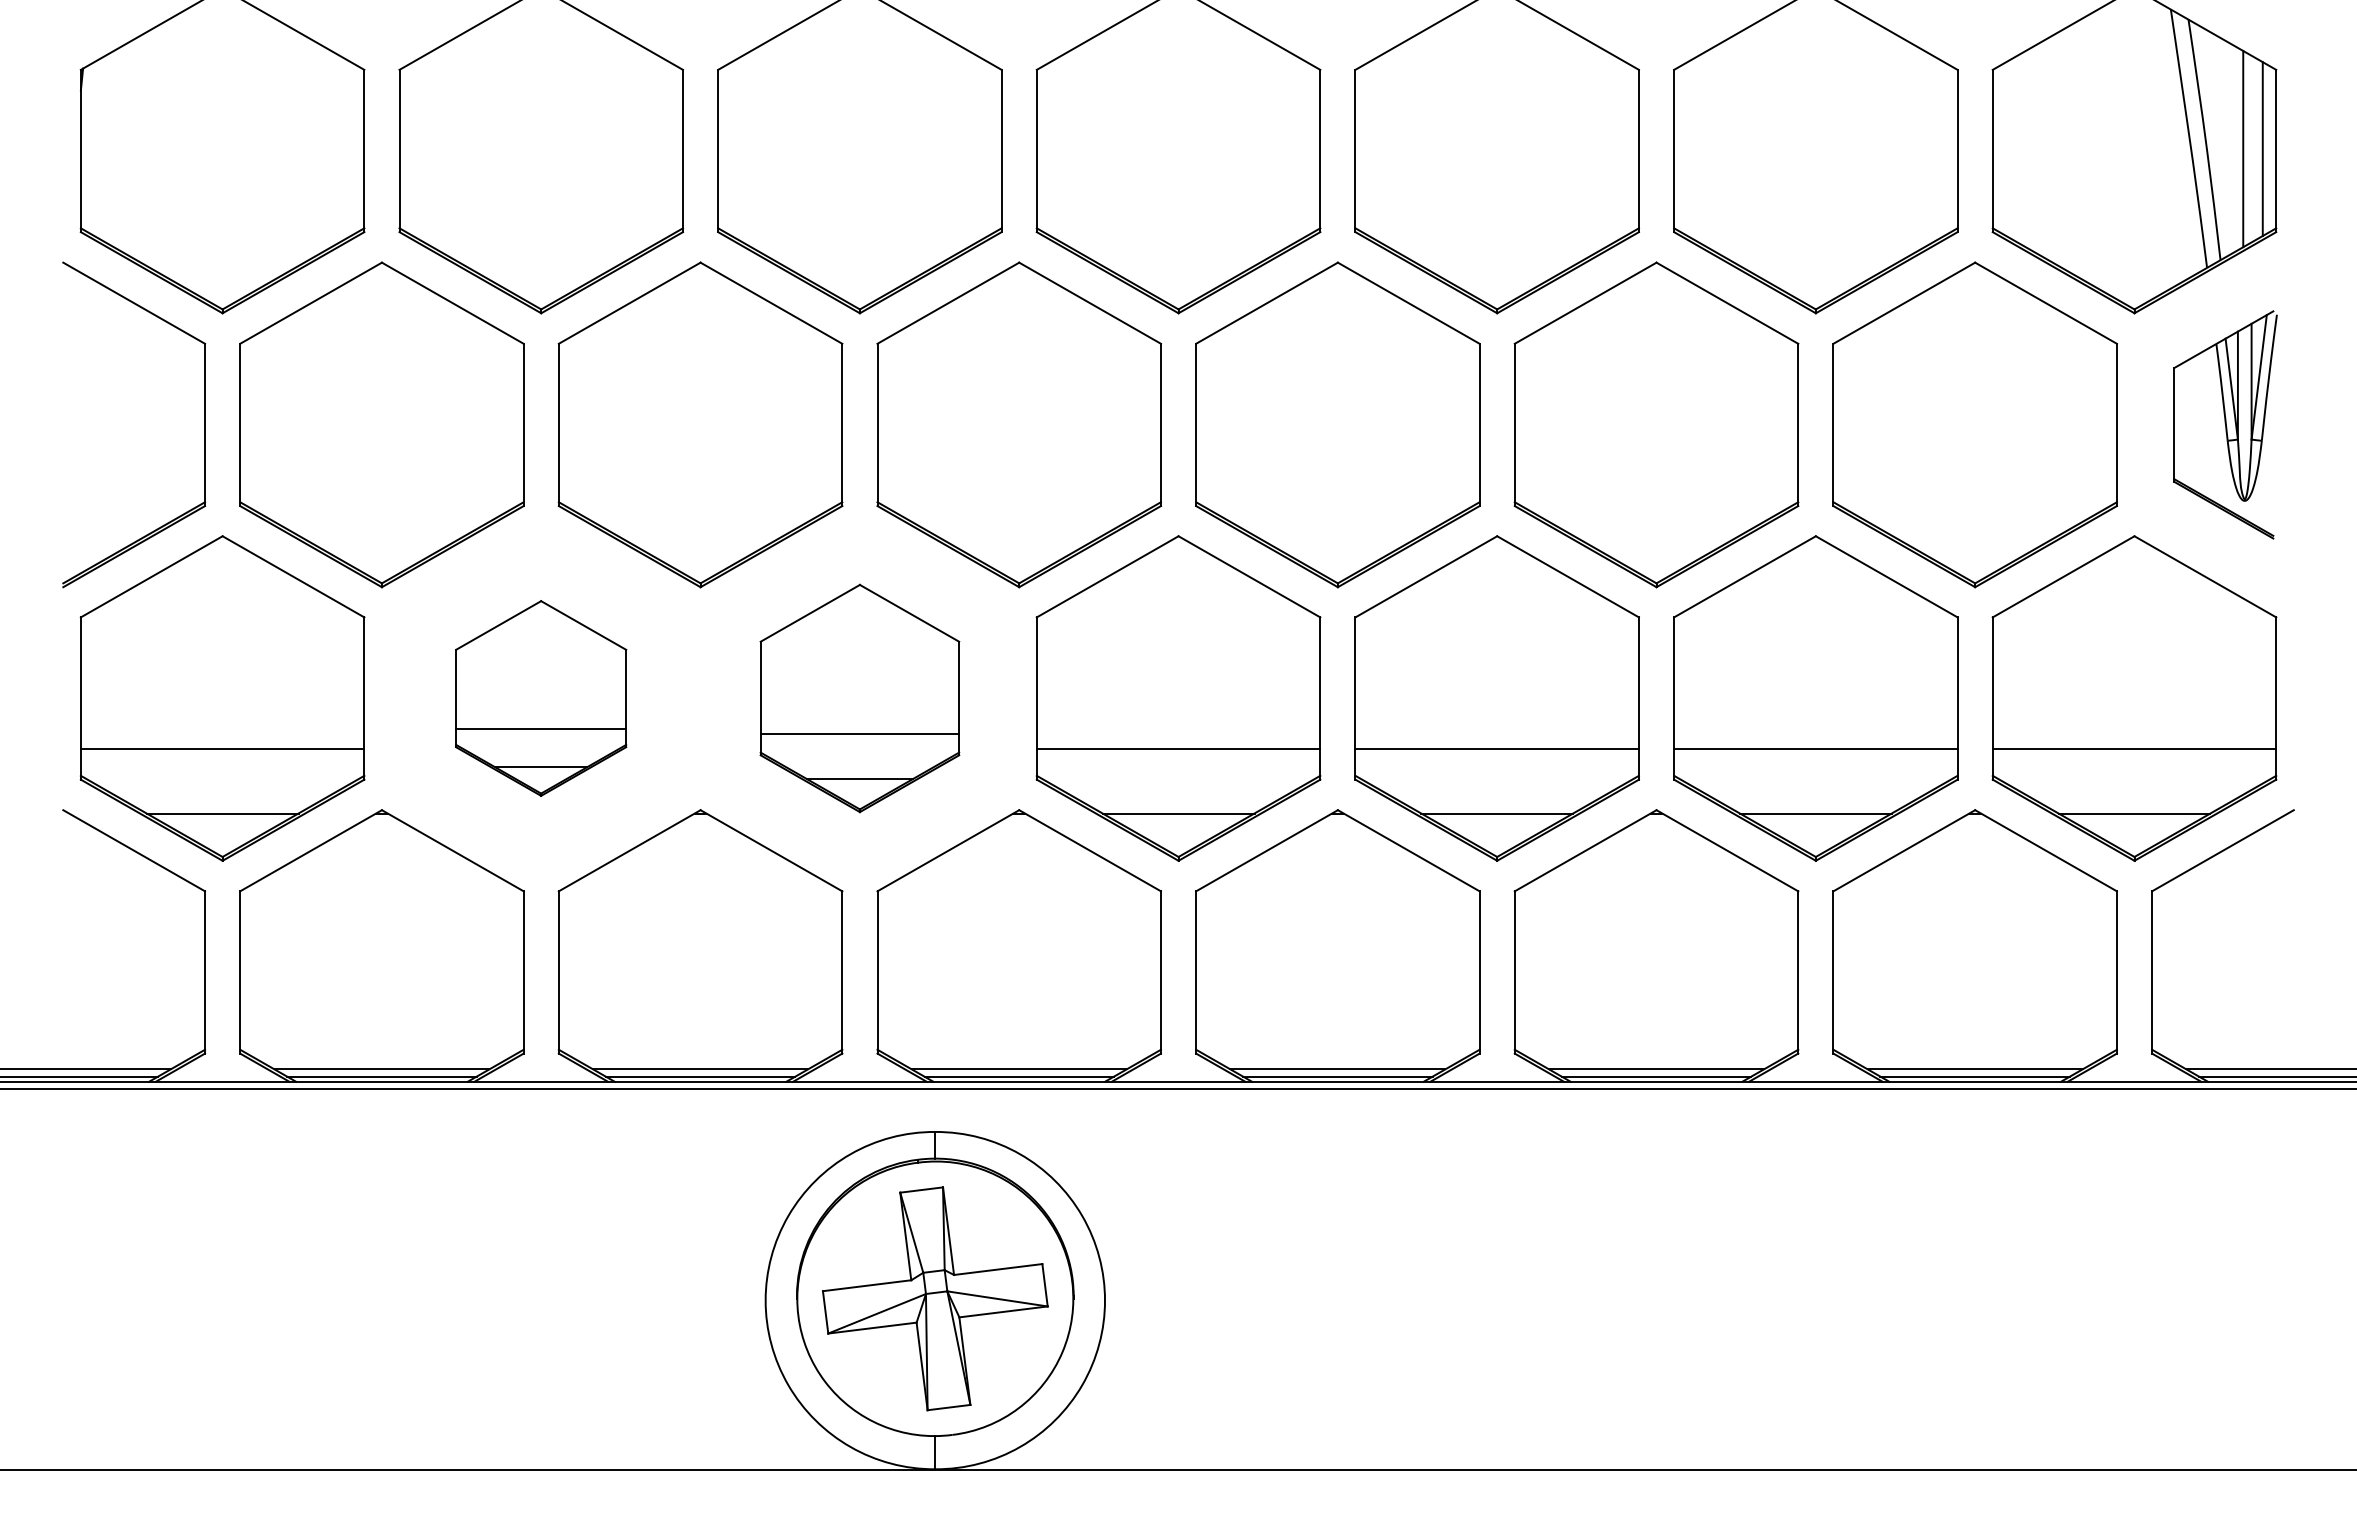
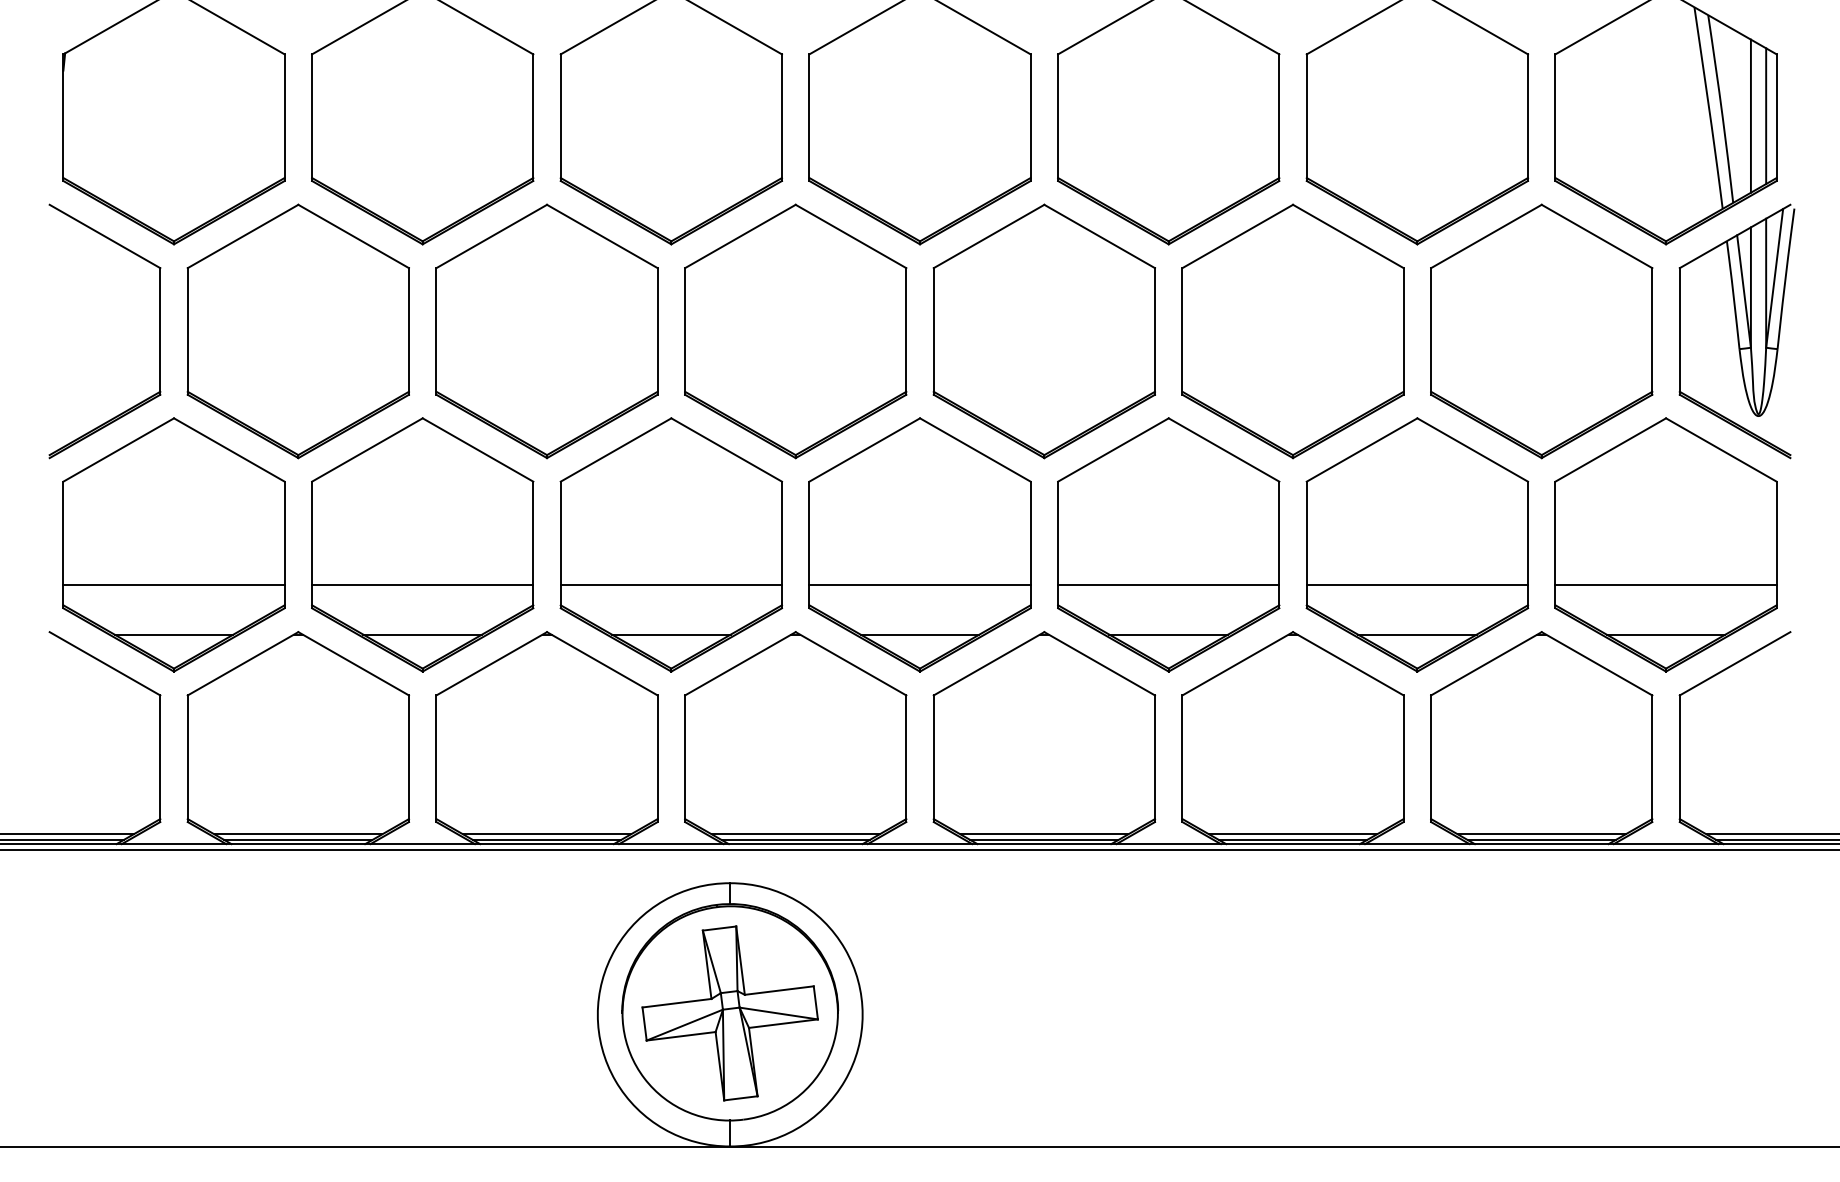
part: (2225, 424) -> (1737, 331), size x1.43
part: (540, 698) -> (422, 544), size x1.67
part: (859, 698) -> (671, 544), size x1.43

